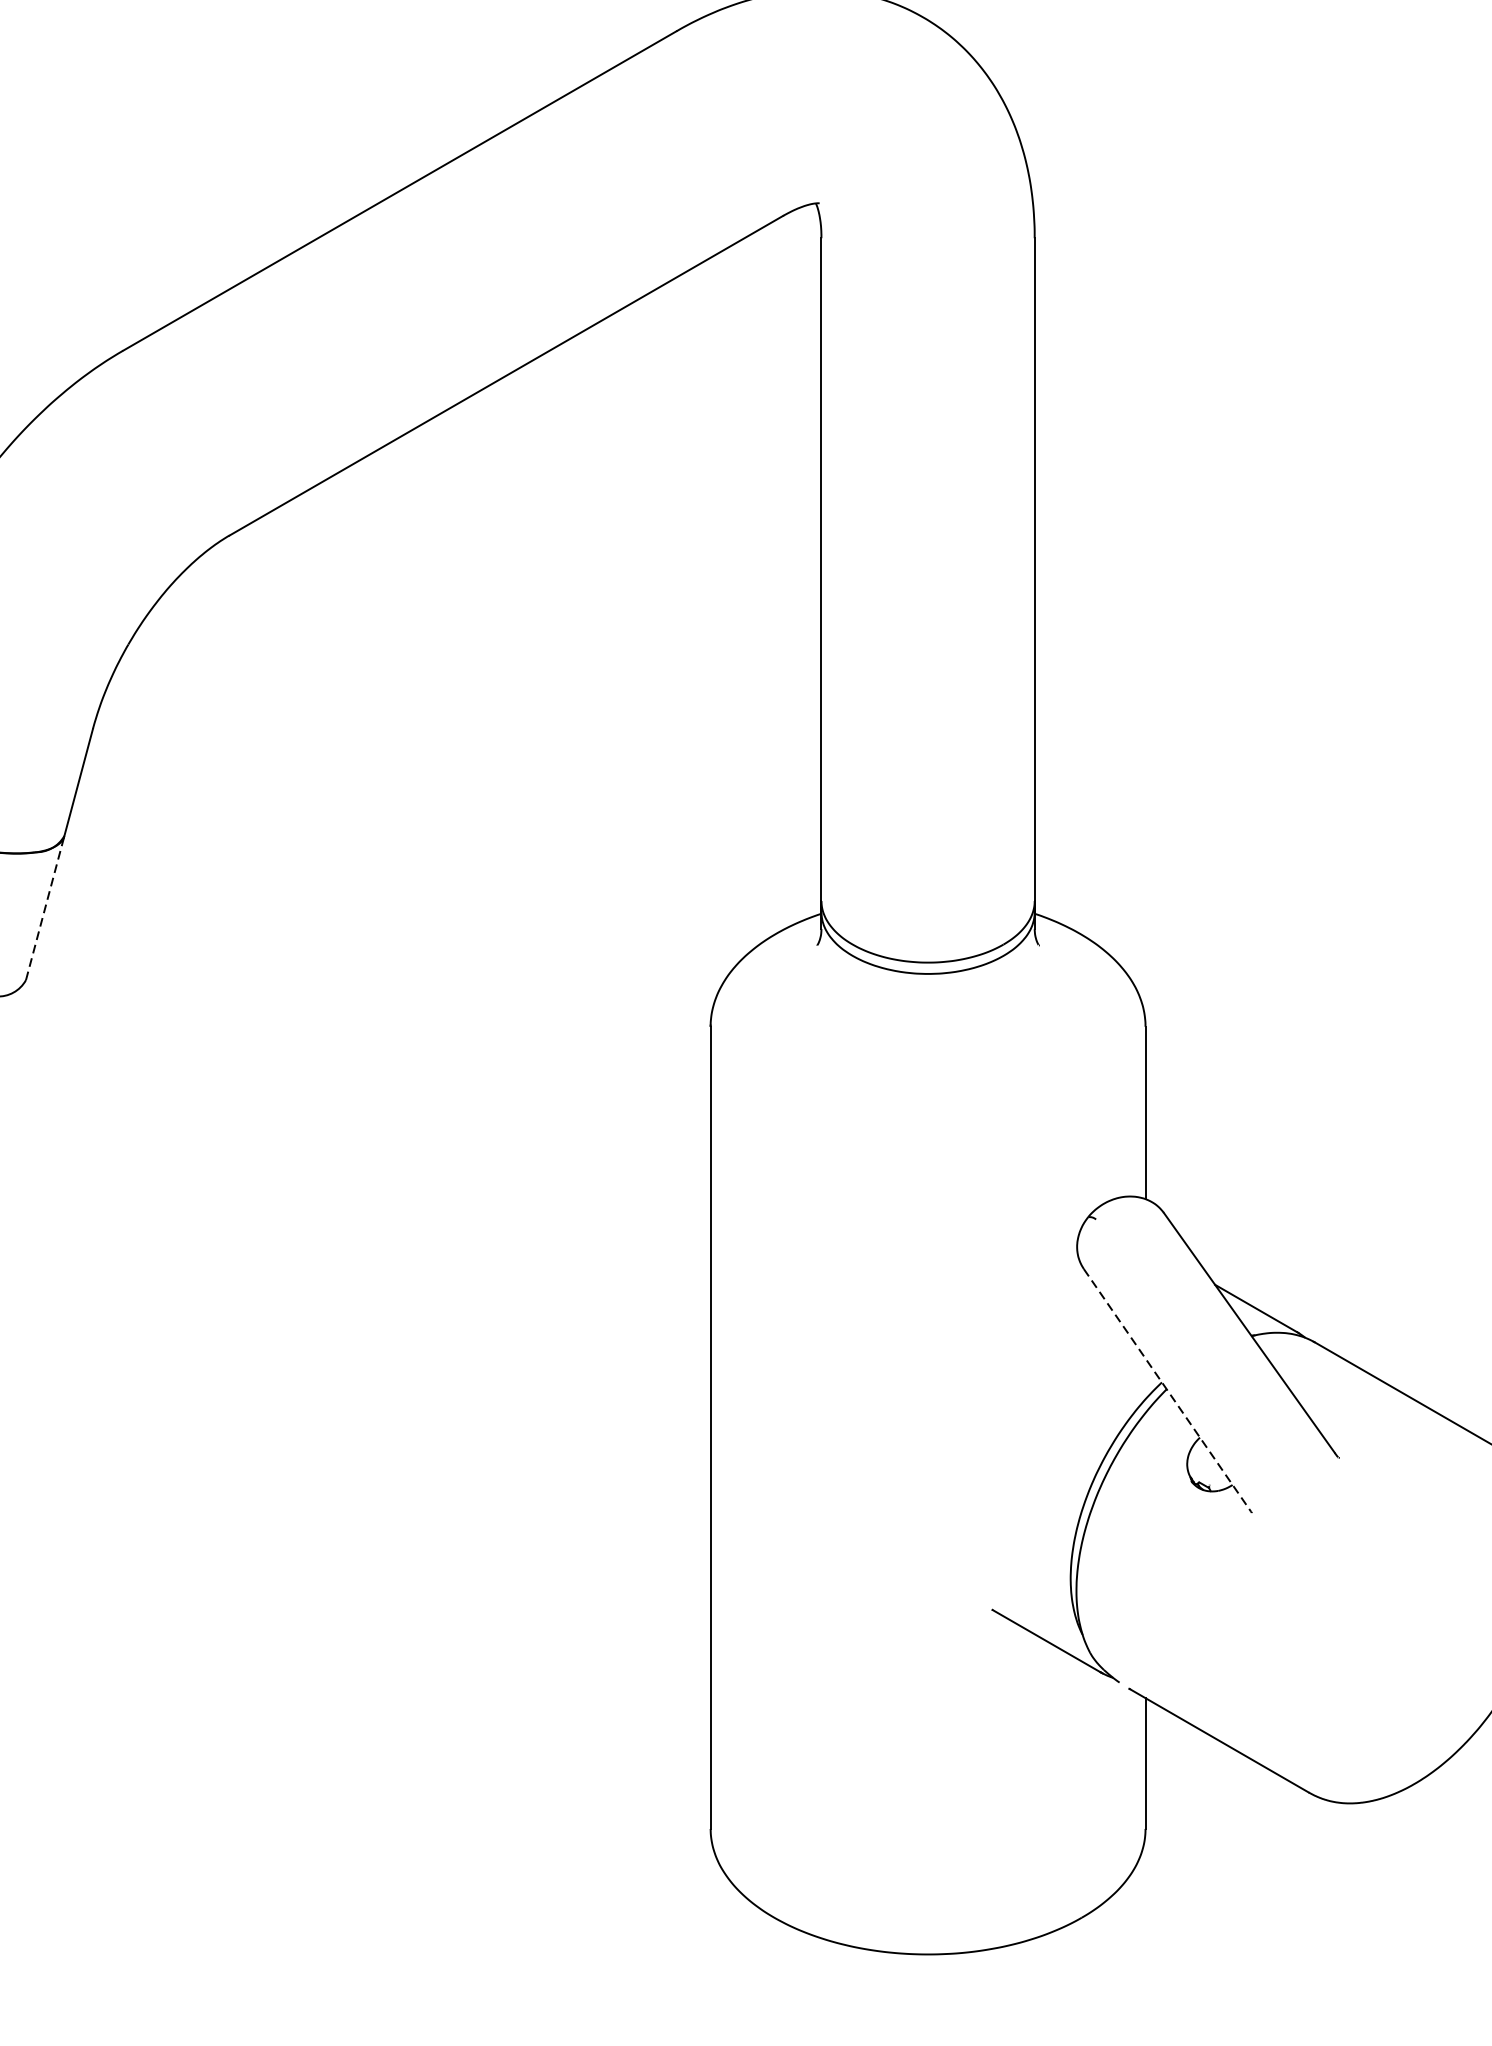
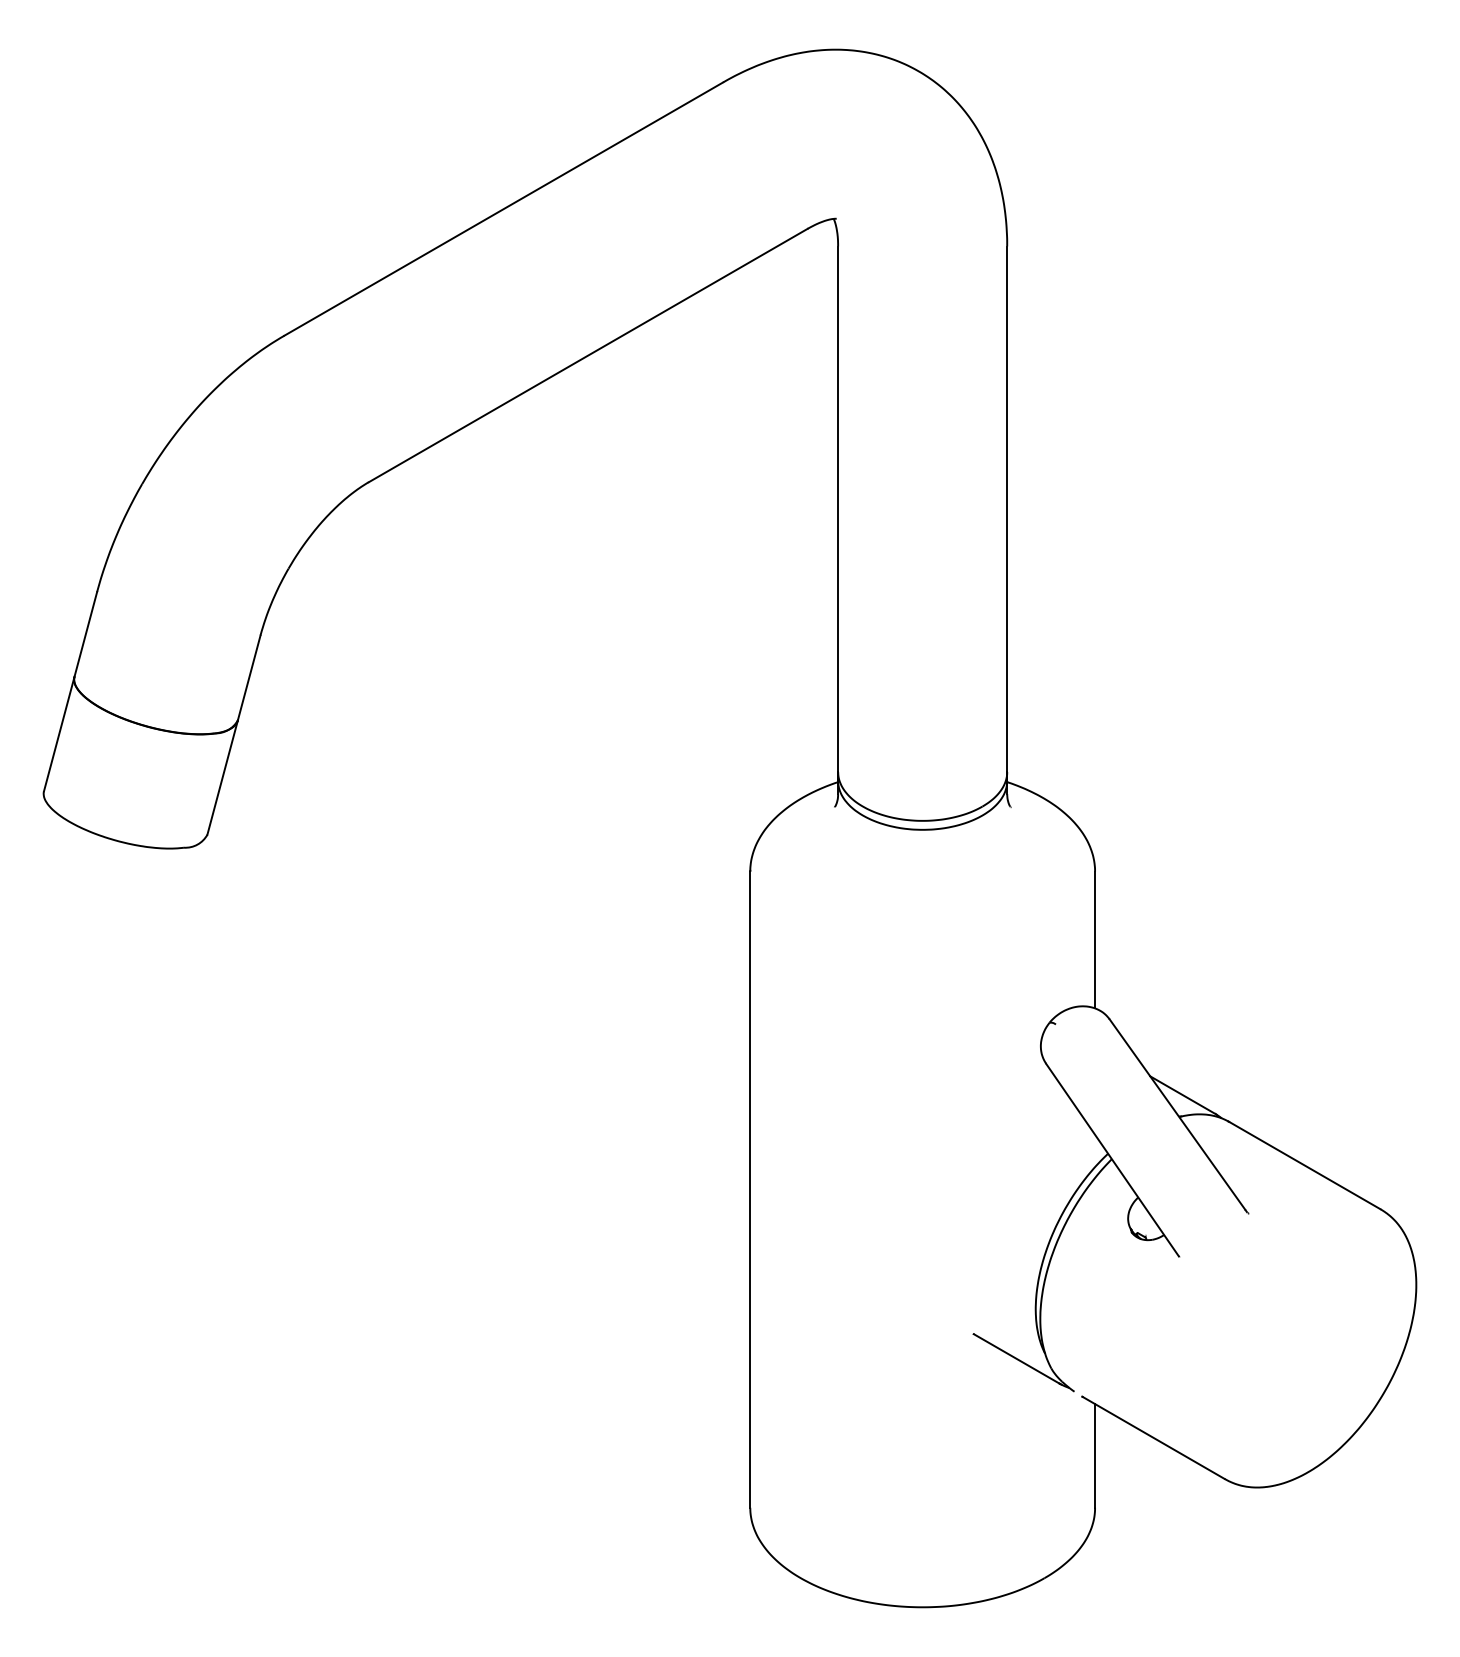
line: (45, 907) -> (222, 777), dashed -> solid
line: (1167, 1390) -> (1112, 1160), dashed -> solid

